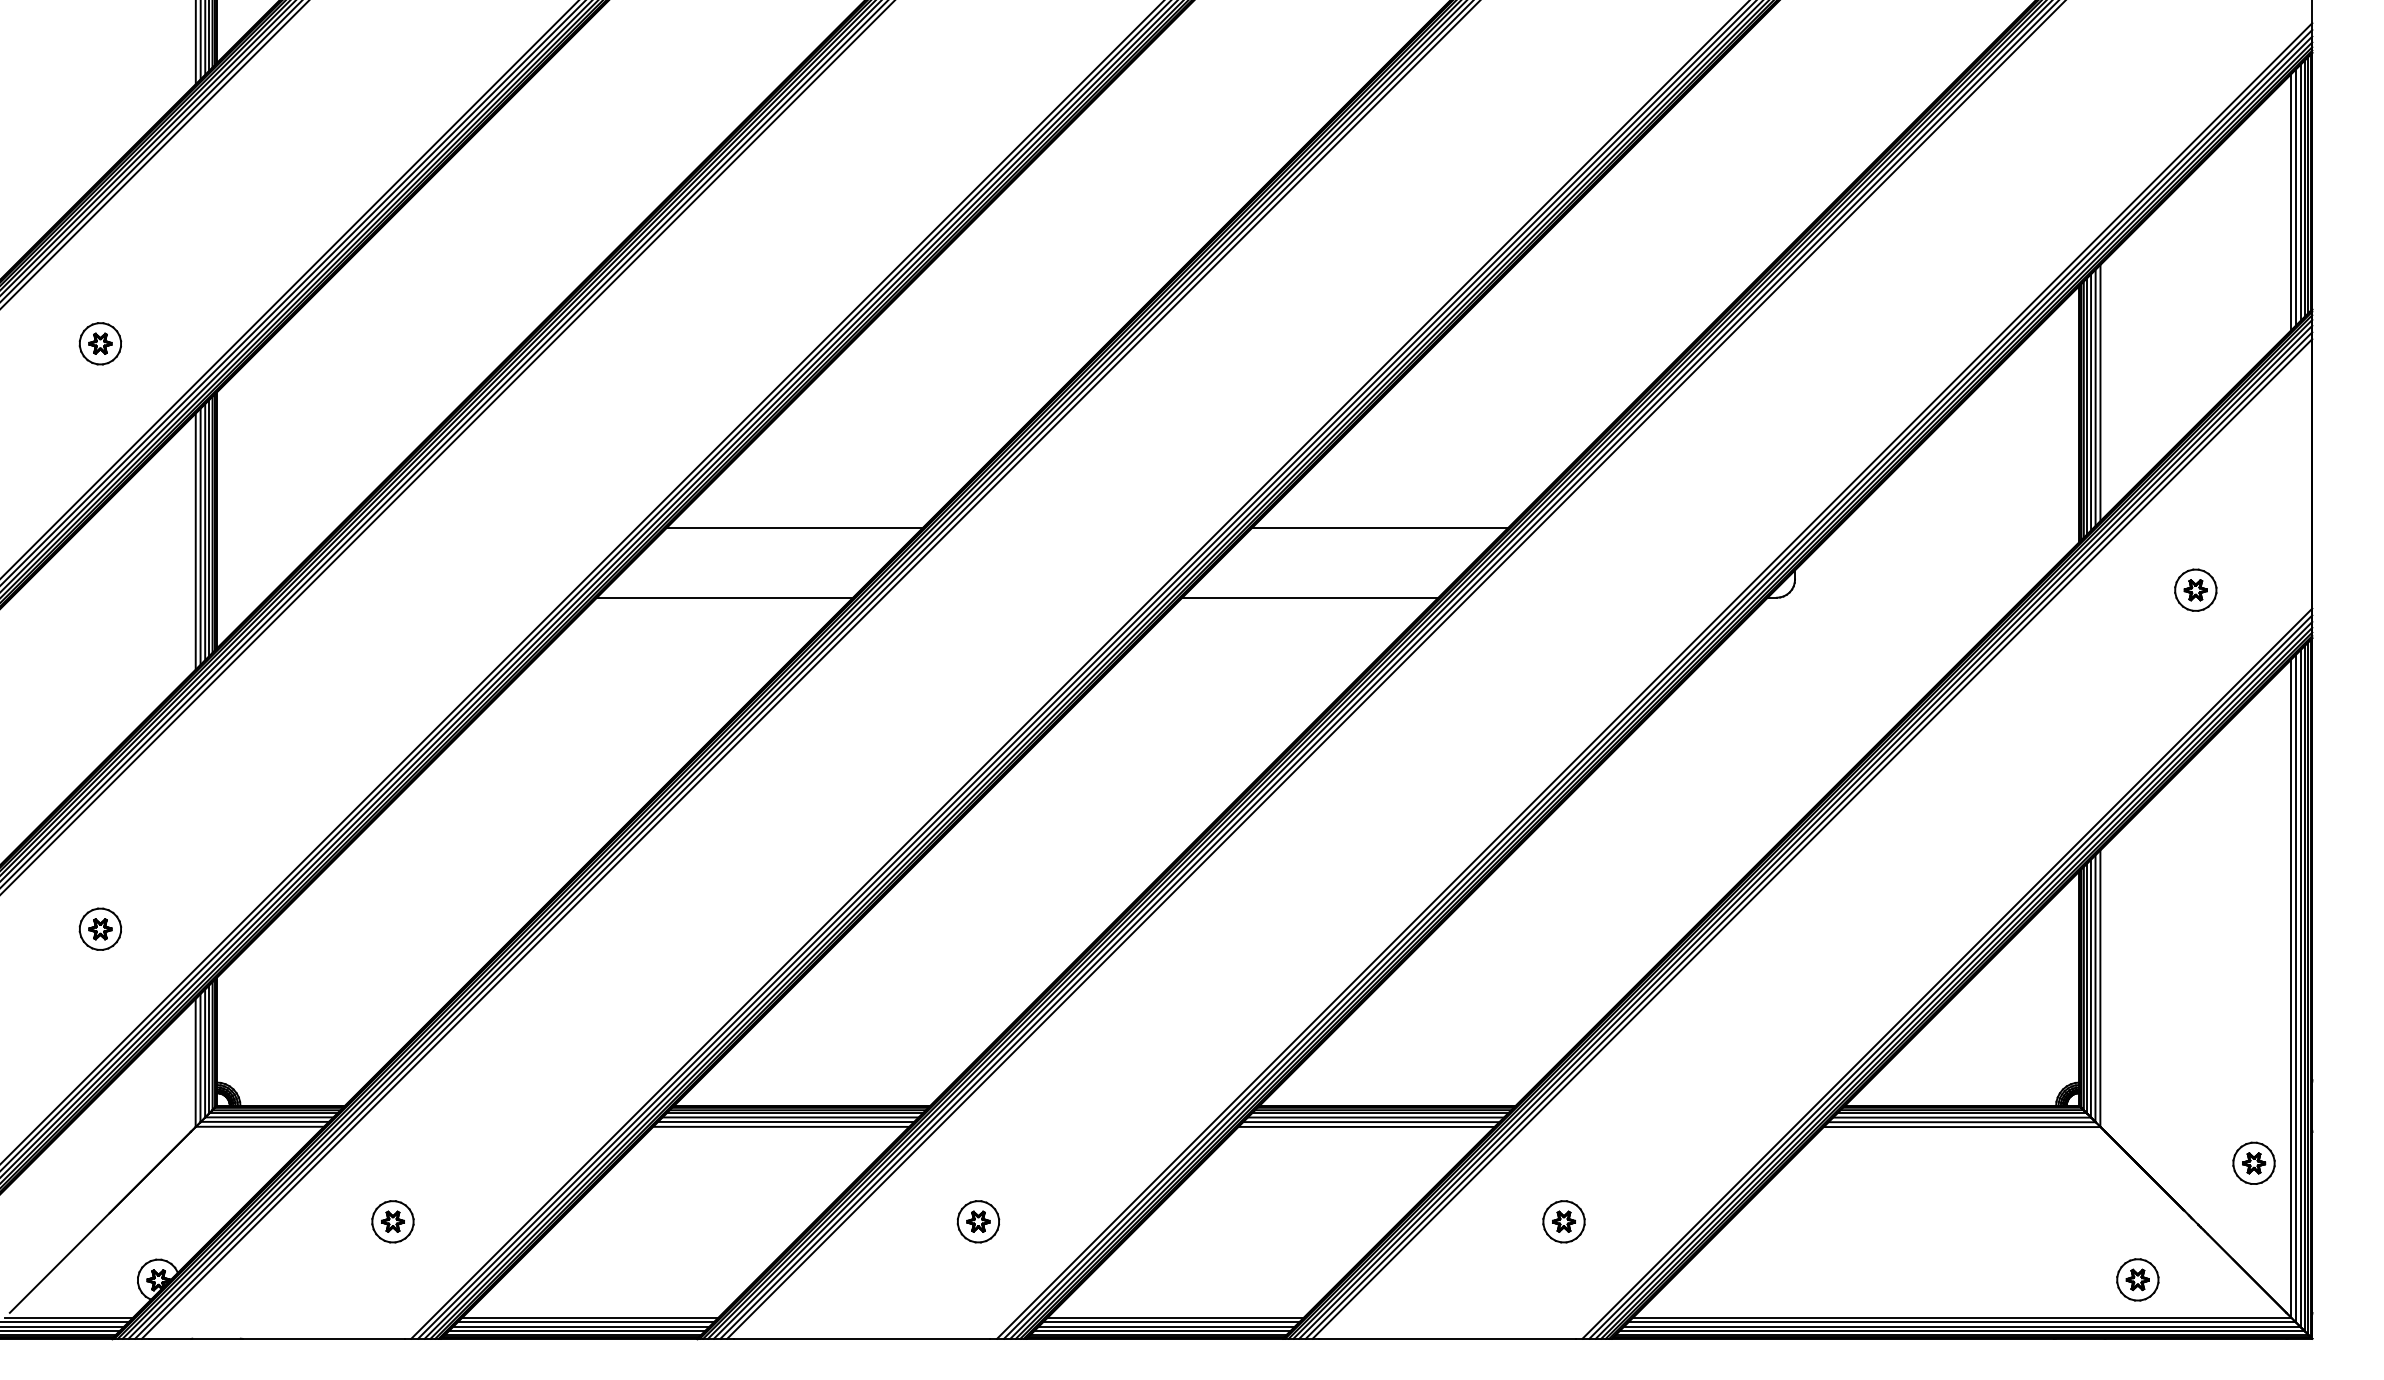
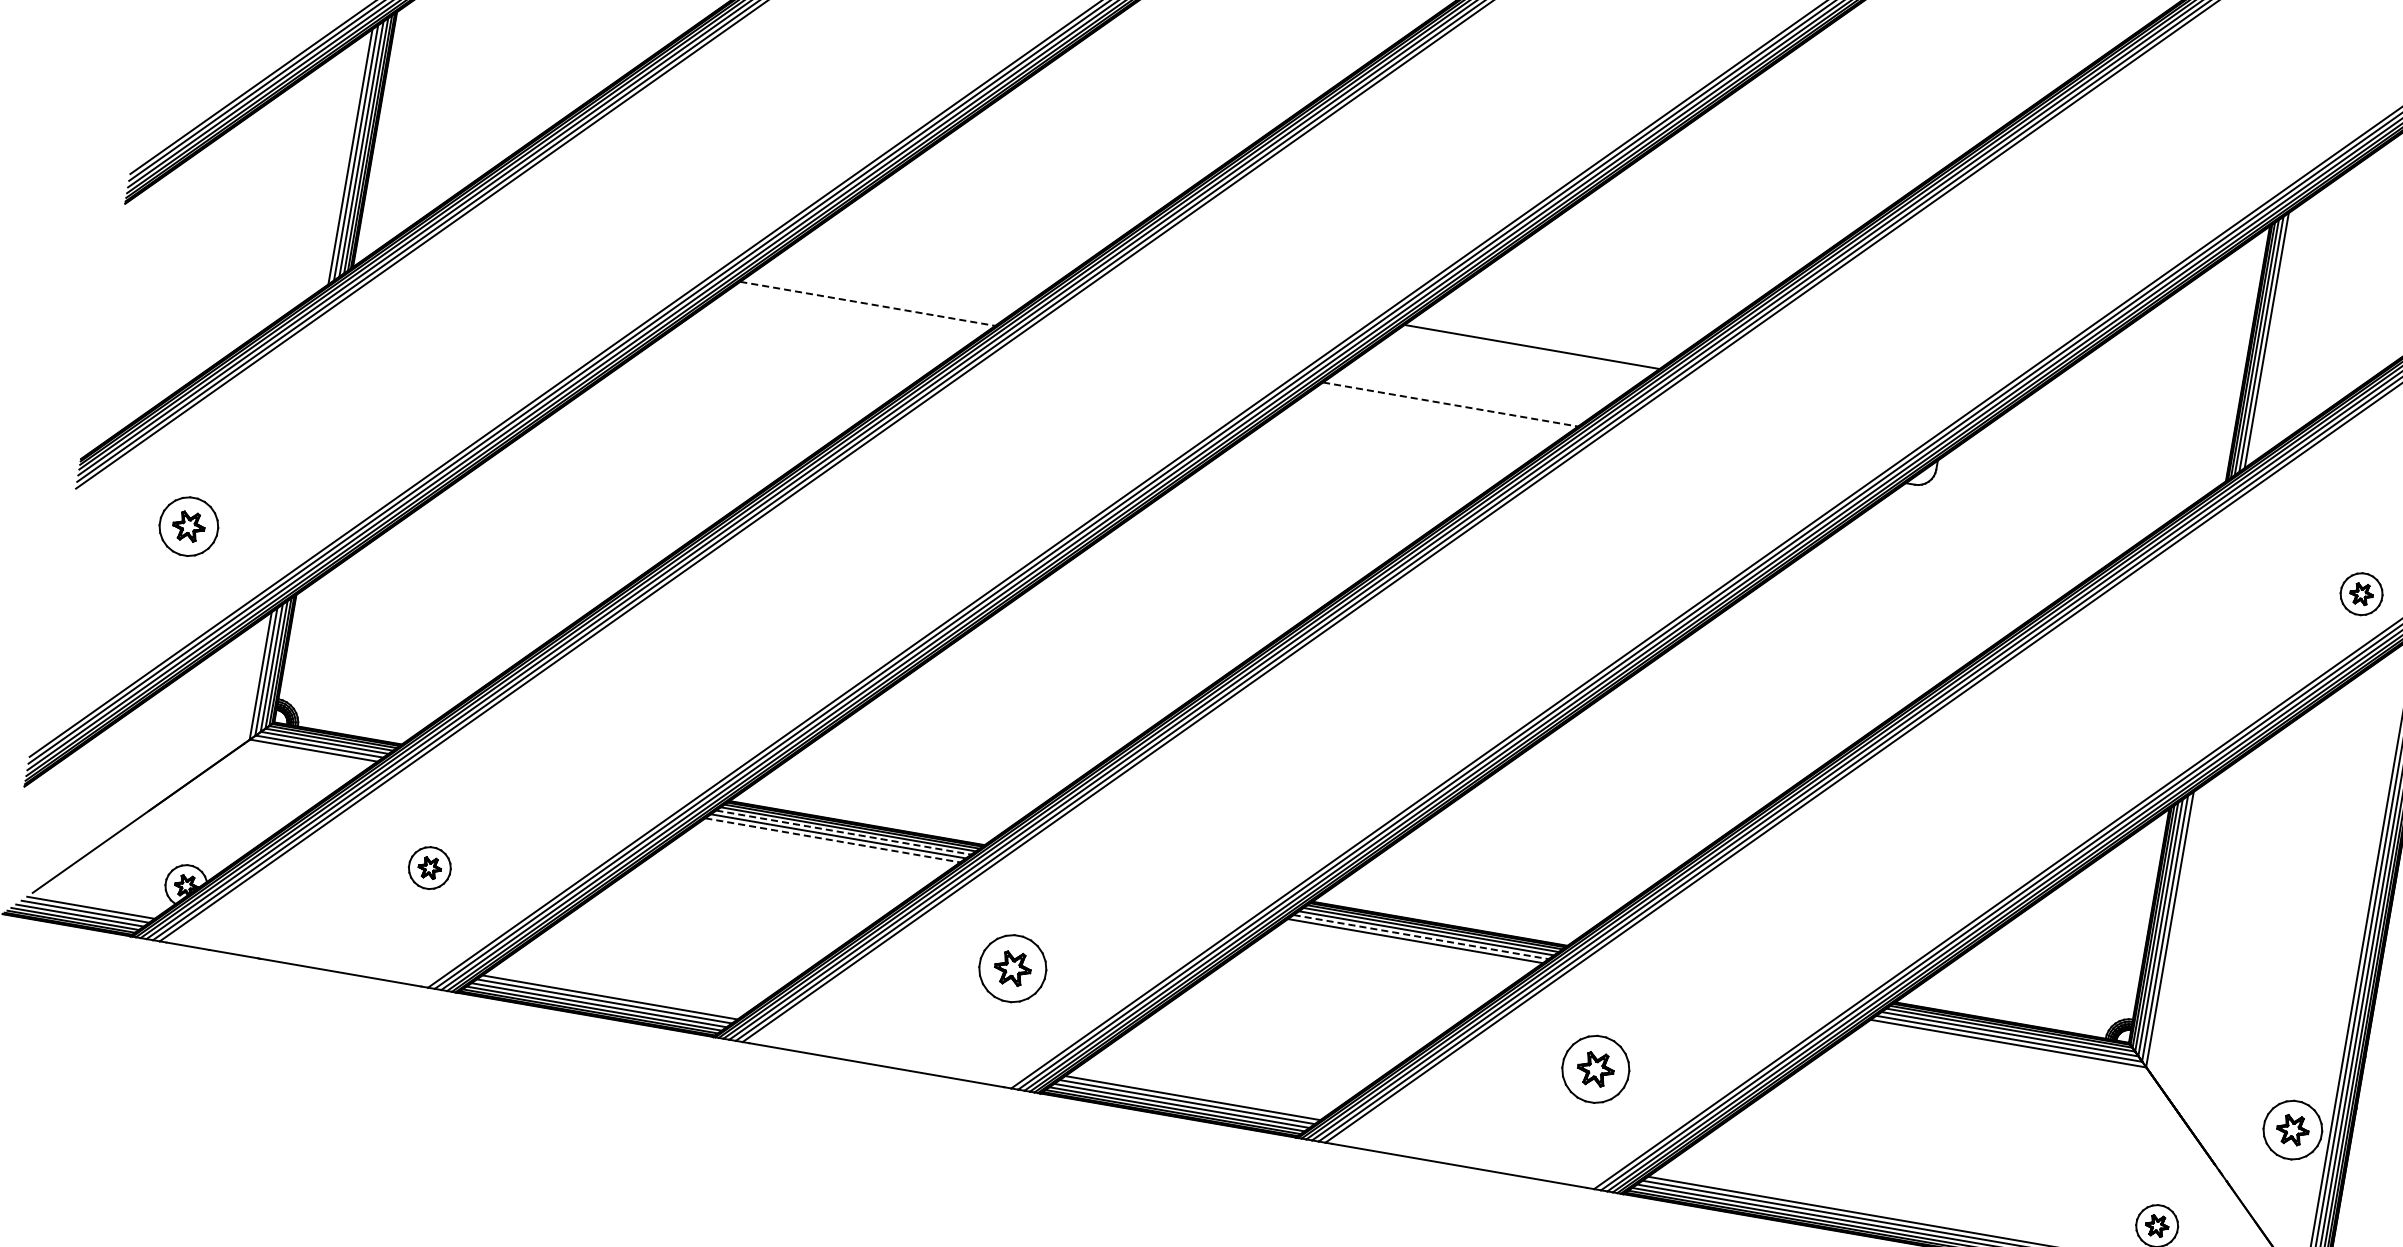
line: (2100, 392) -> (2272, 336), removed
line: (794, 527) -> (949, 245), removed
part: (2195, 589) -> (2361, 593), moved
line: (725, 597) -> (868, 303), solid -> dashed
line: (1310, 597) -> (1450, 404), solid -> dashed
part: (100, 928) -> (189, 525), size x1.4
line: (791, 1117) -> (844, 832), solid -> dashed
line: (1371, 1122) -> (1421, 937), solid -> dashed
line: (781, 1126) -> (833, 840), solid -> dashed
part: (2253, 1162) -> (2292, 1129), size x1.4
part: (978, 1221) -> (1012, 968), size x1.6
part: (1563, 1221) -> (1595, 1069), size x1.6

